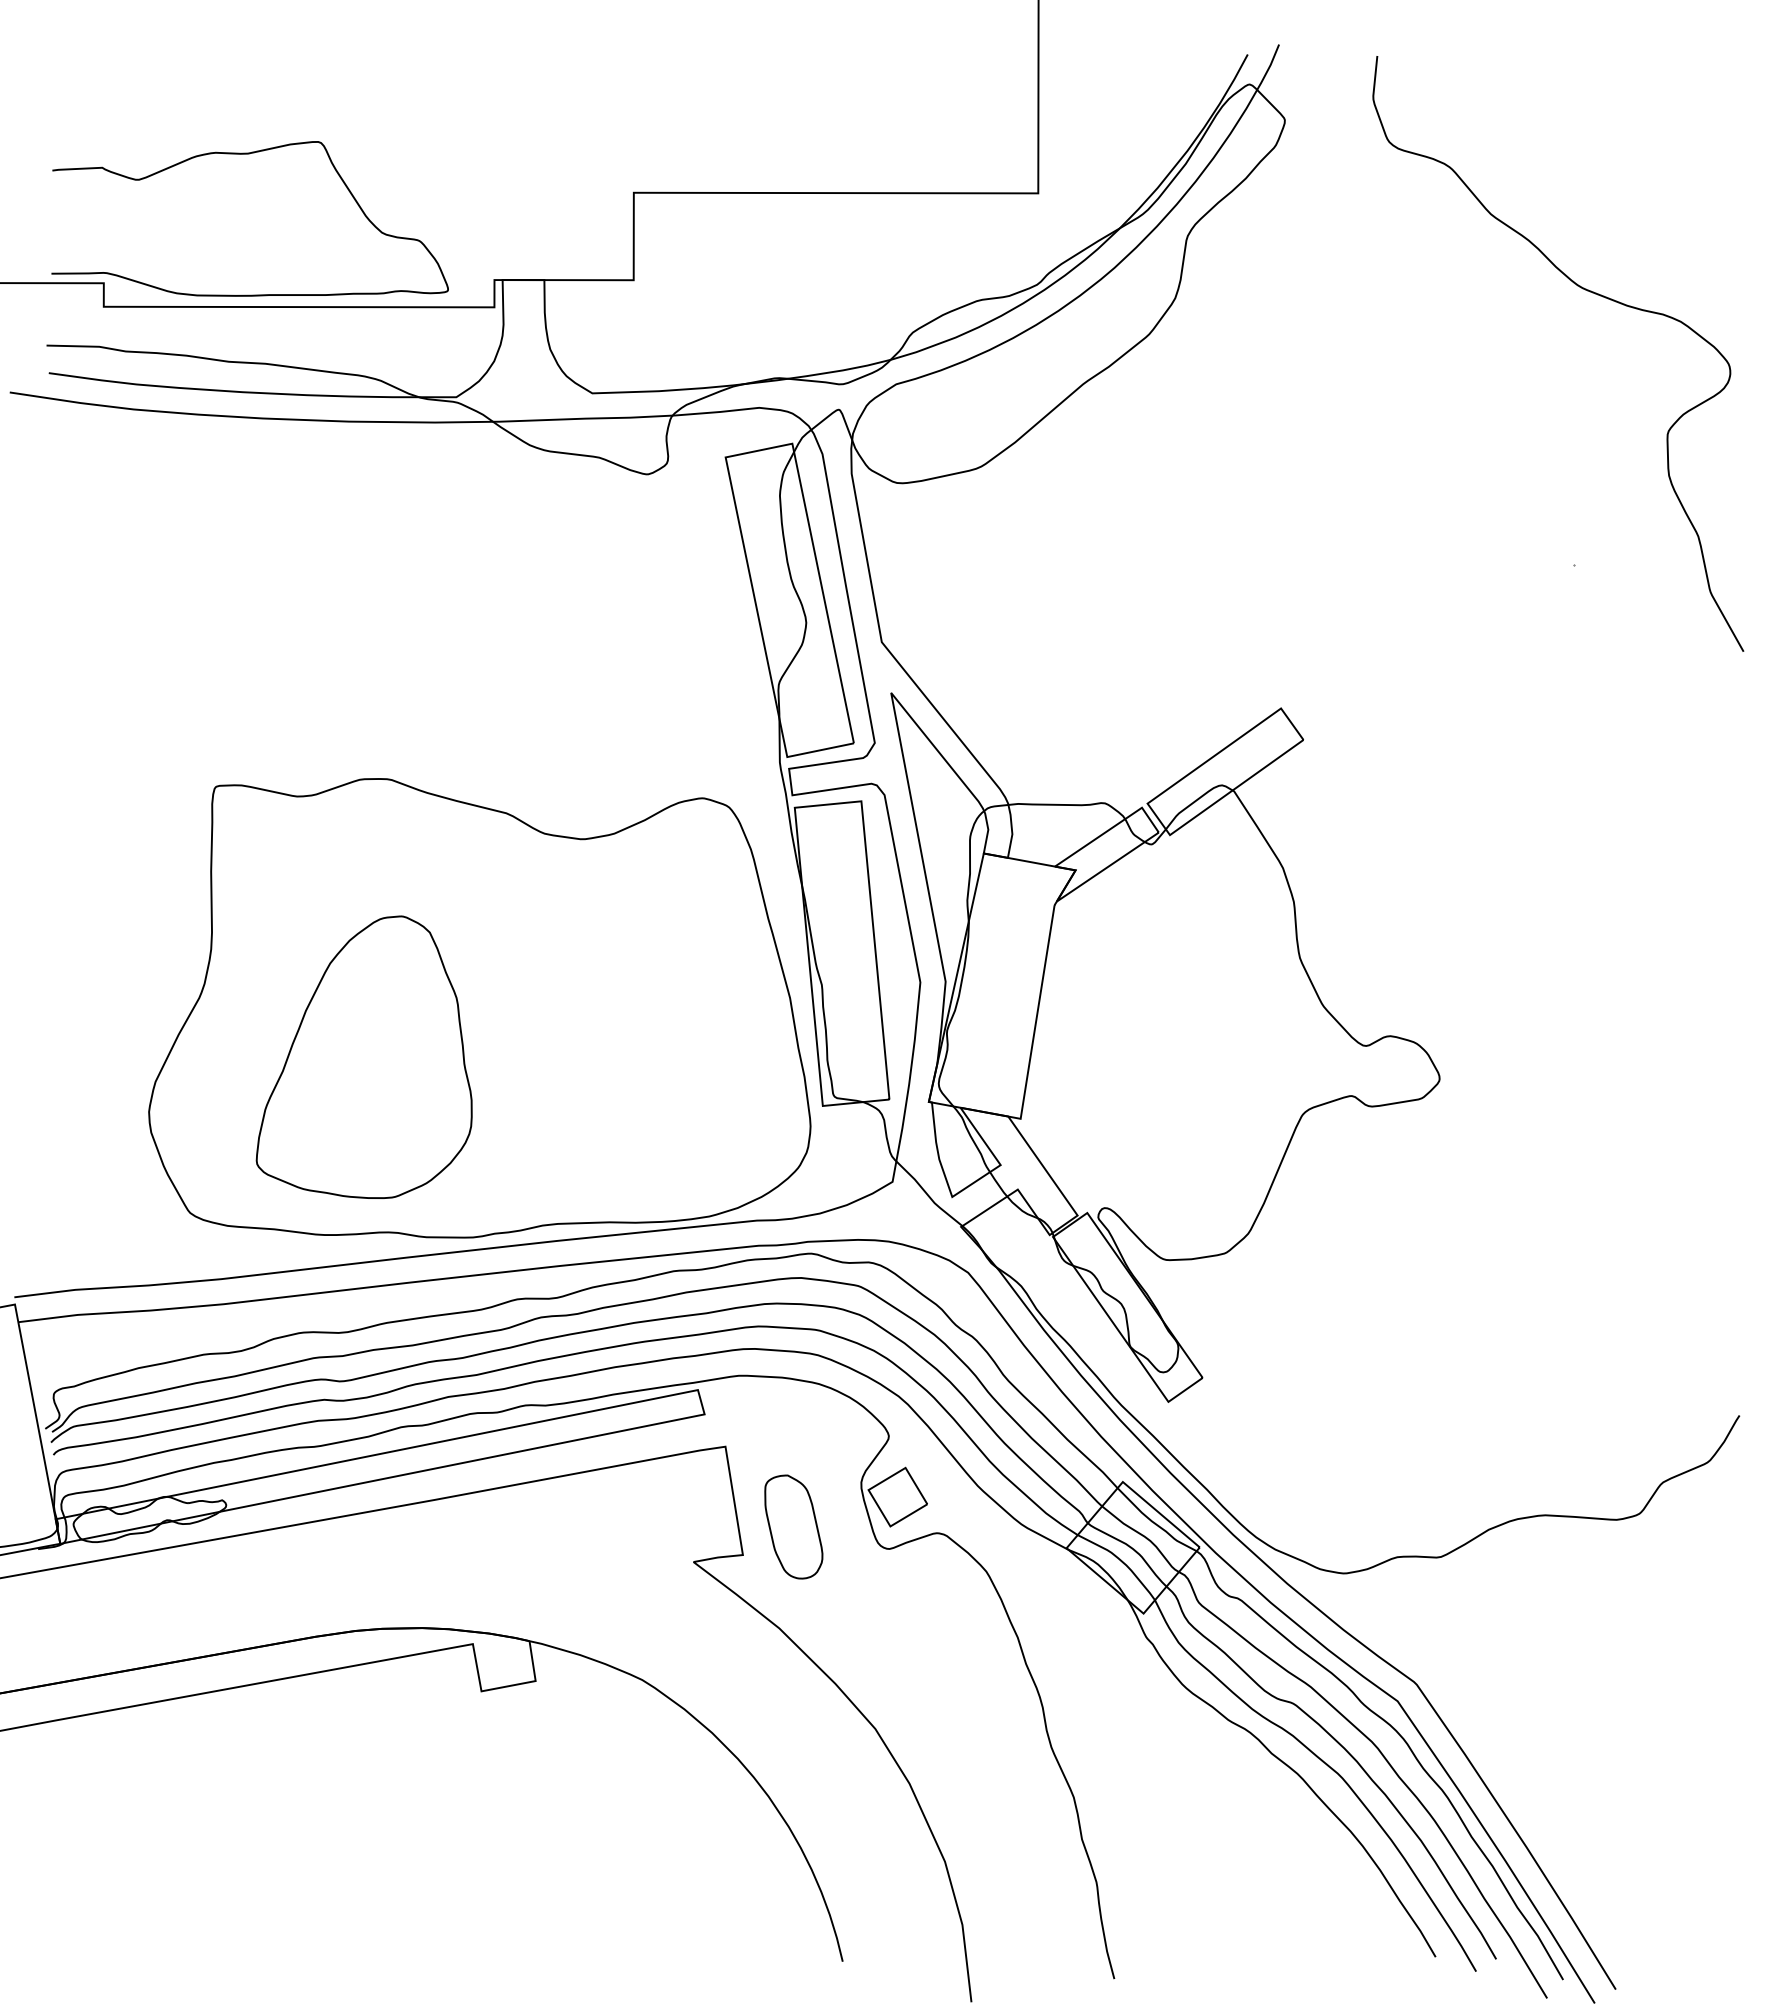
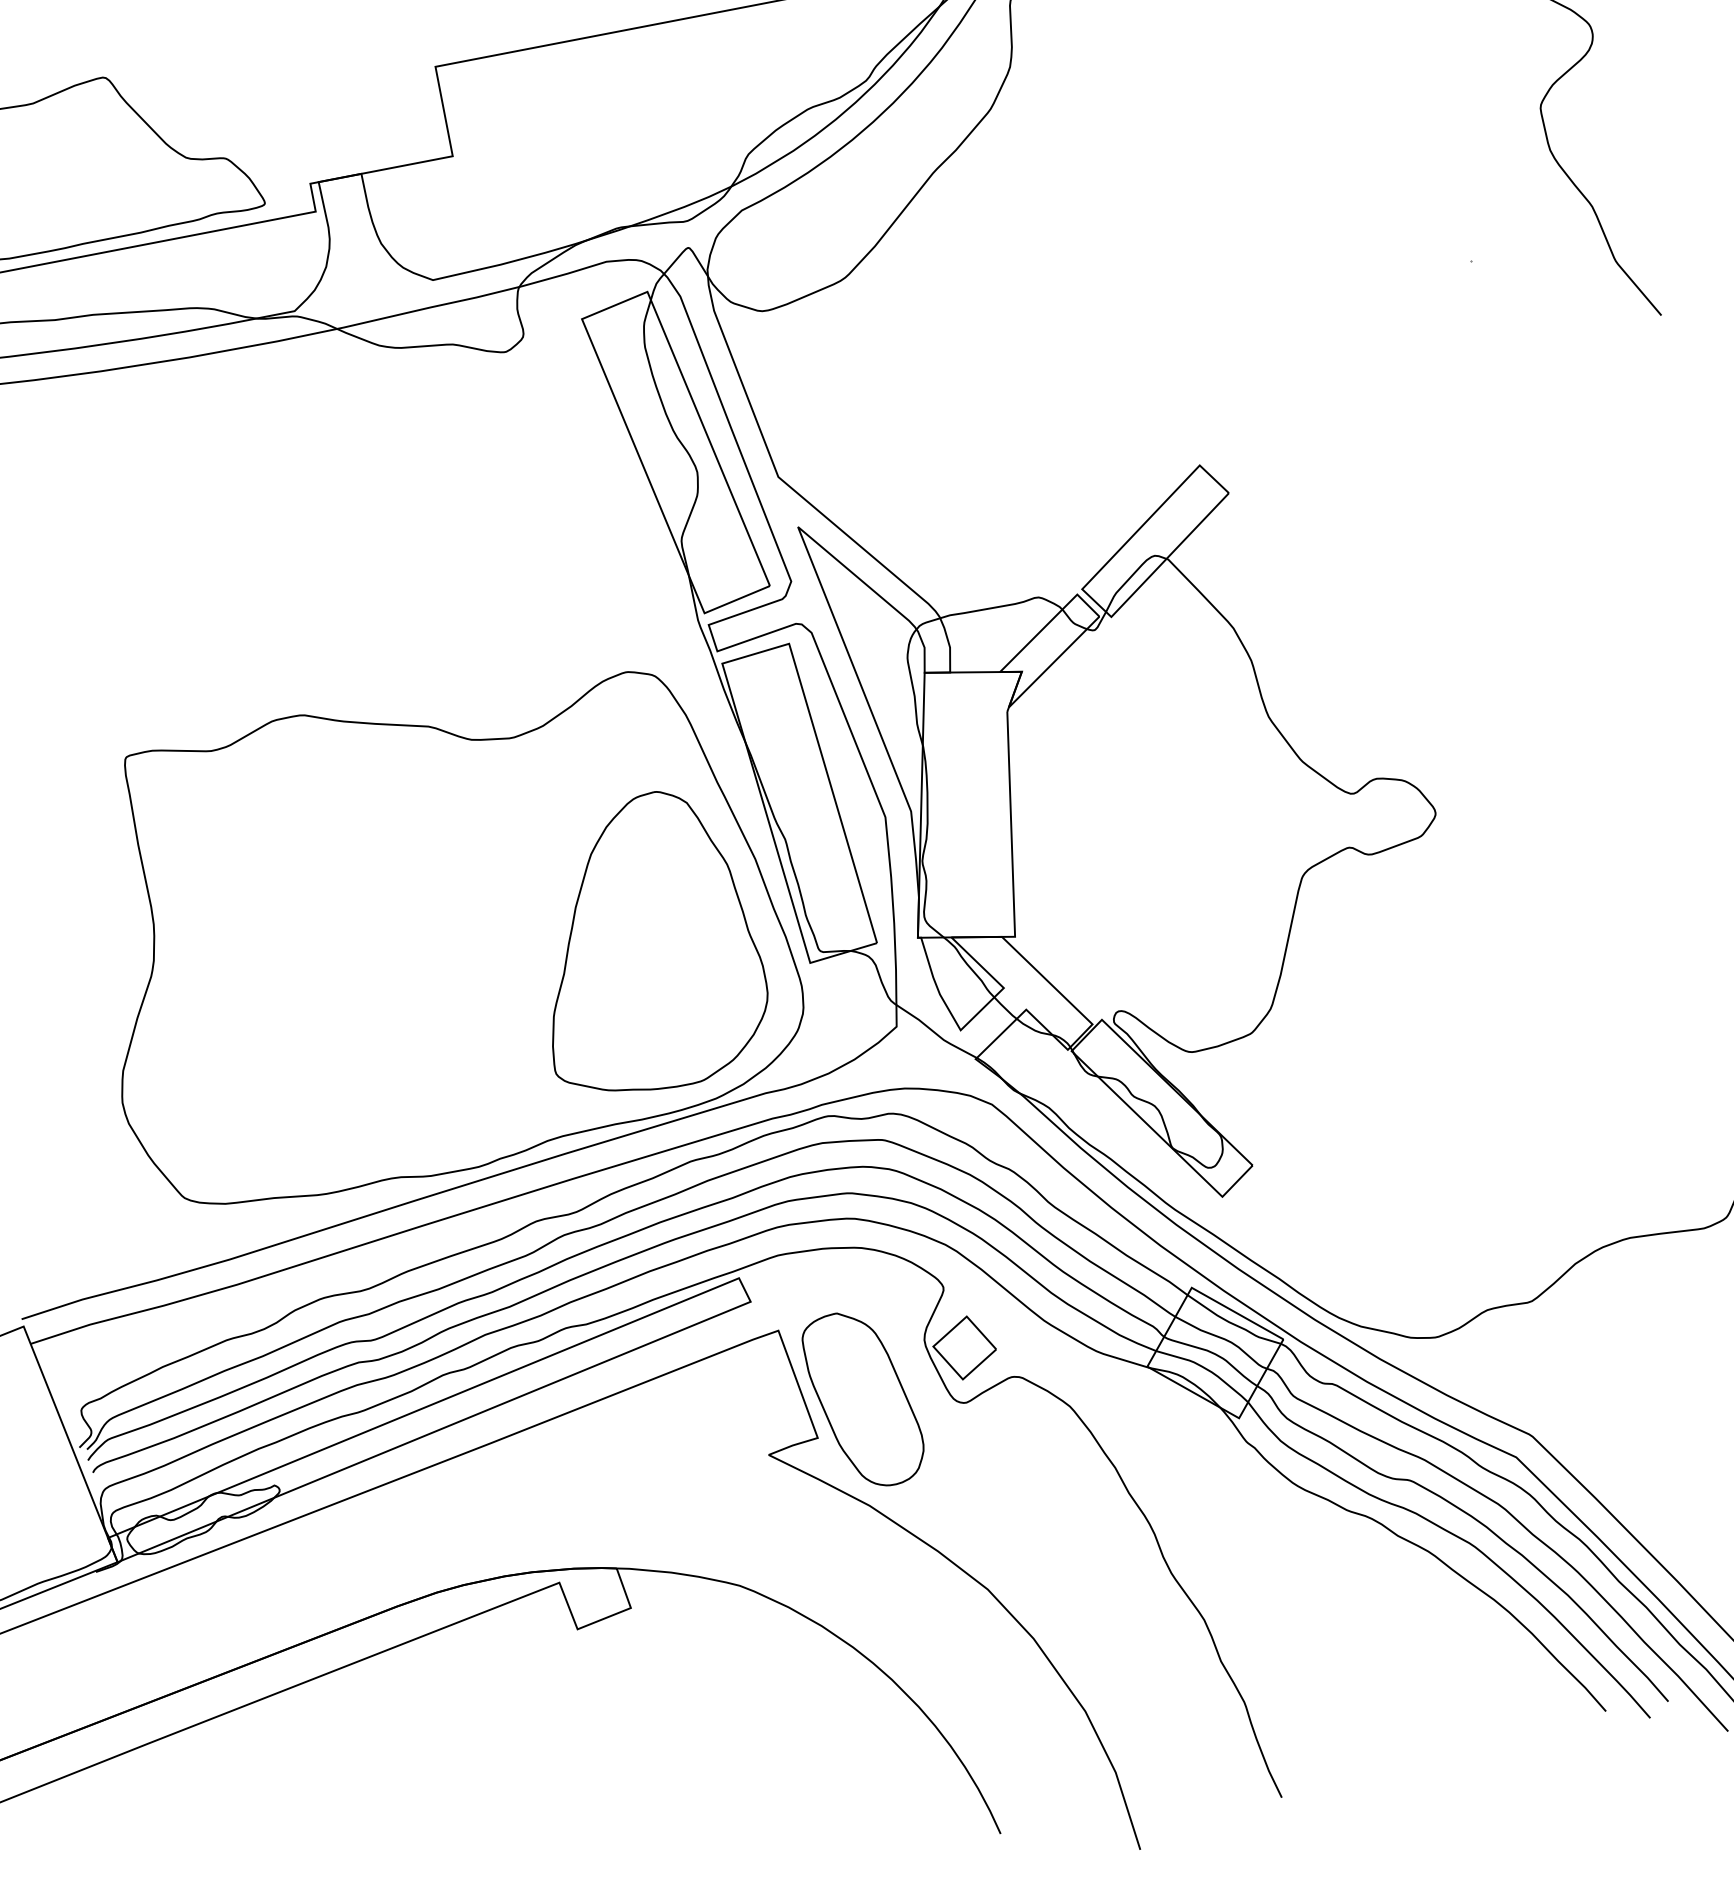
part: (363, 1056) -> (643, 942), moved
part: (793, 1526) -> (863, 1398), size x1.67

